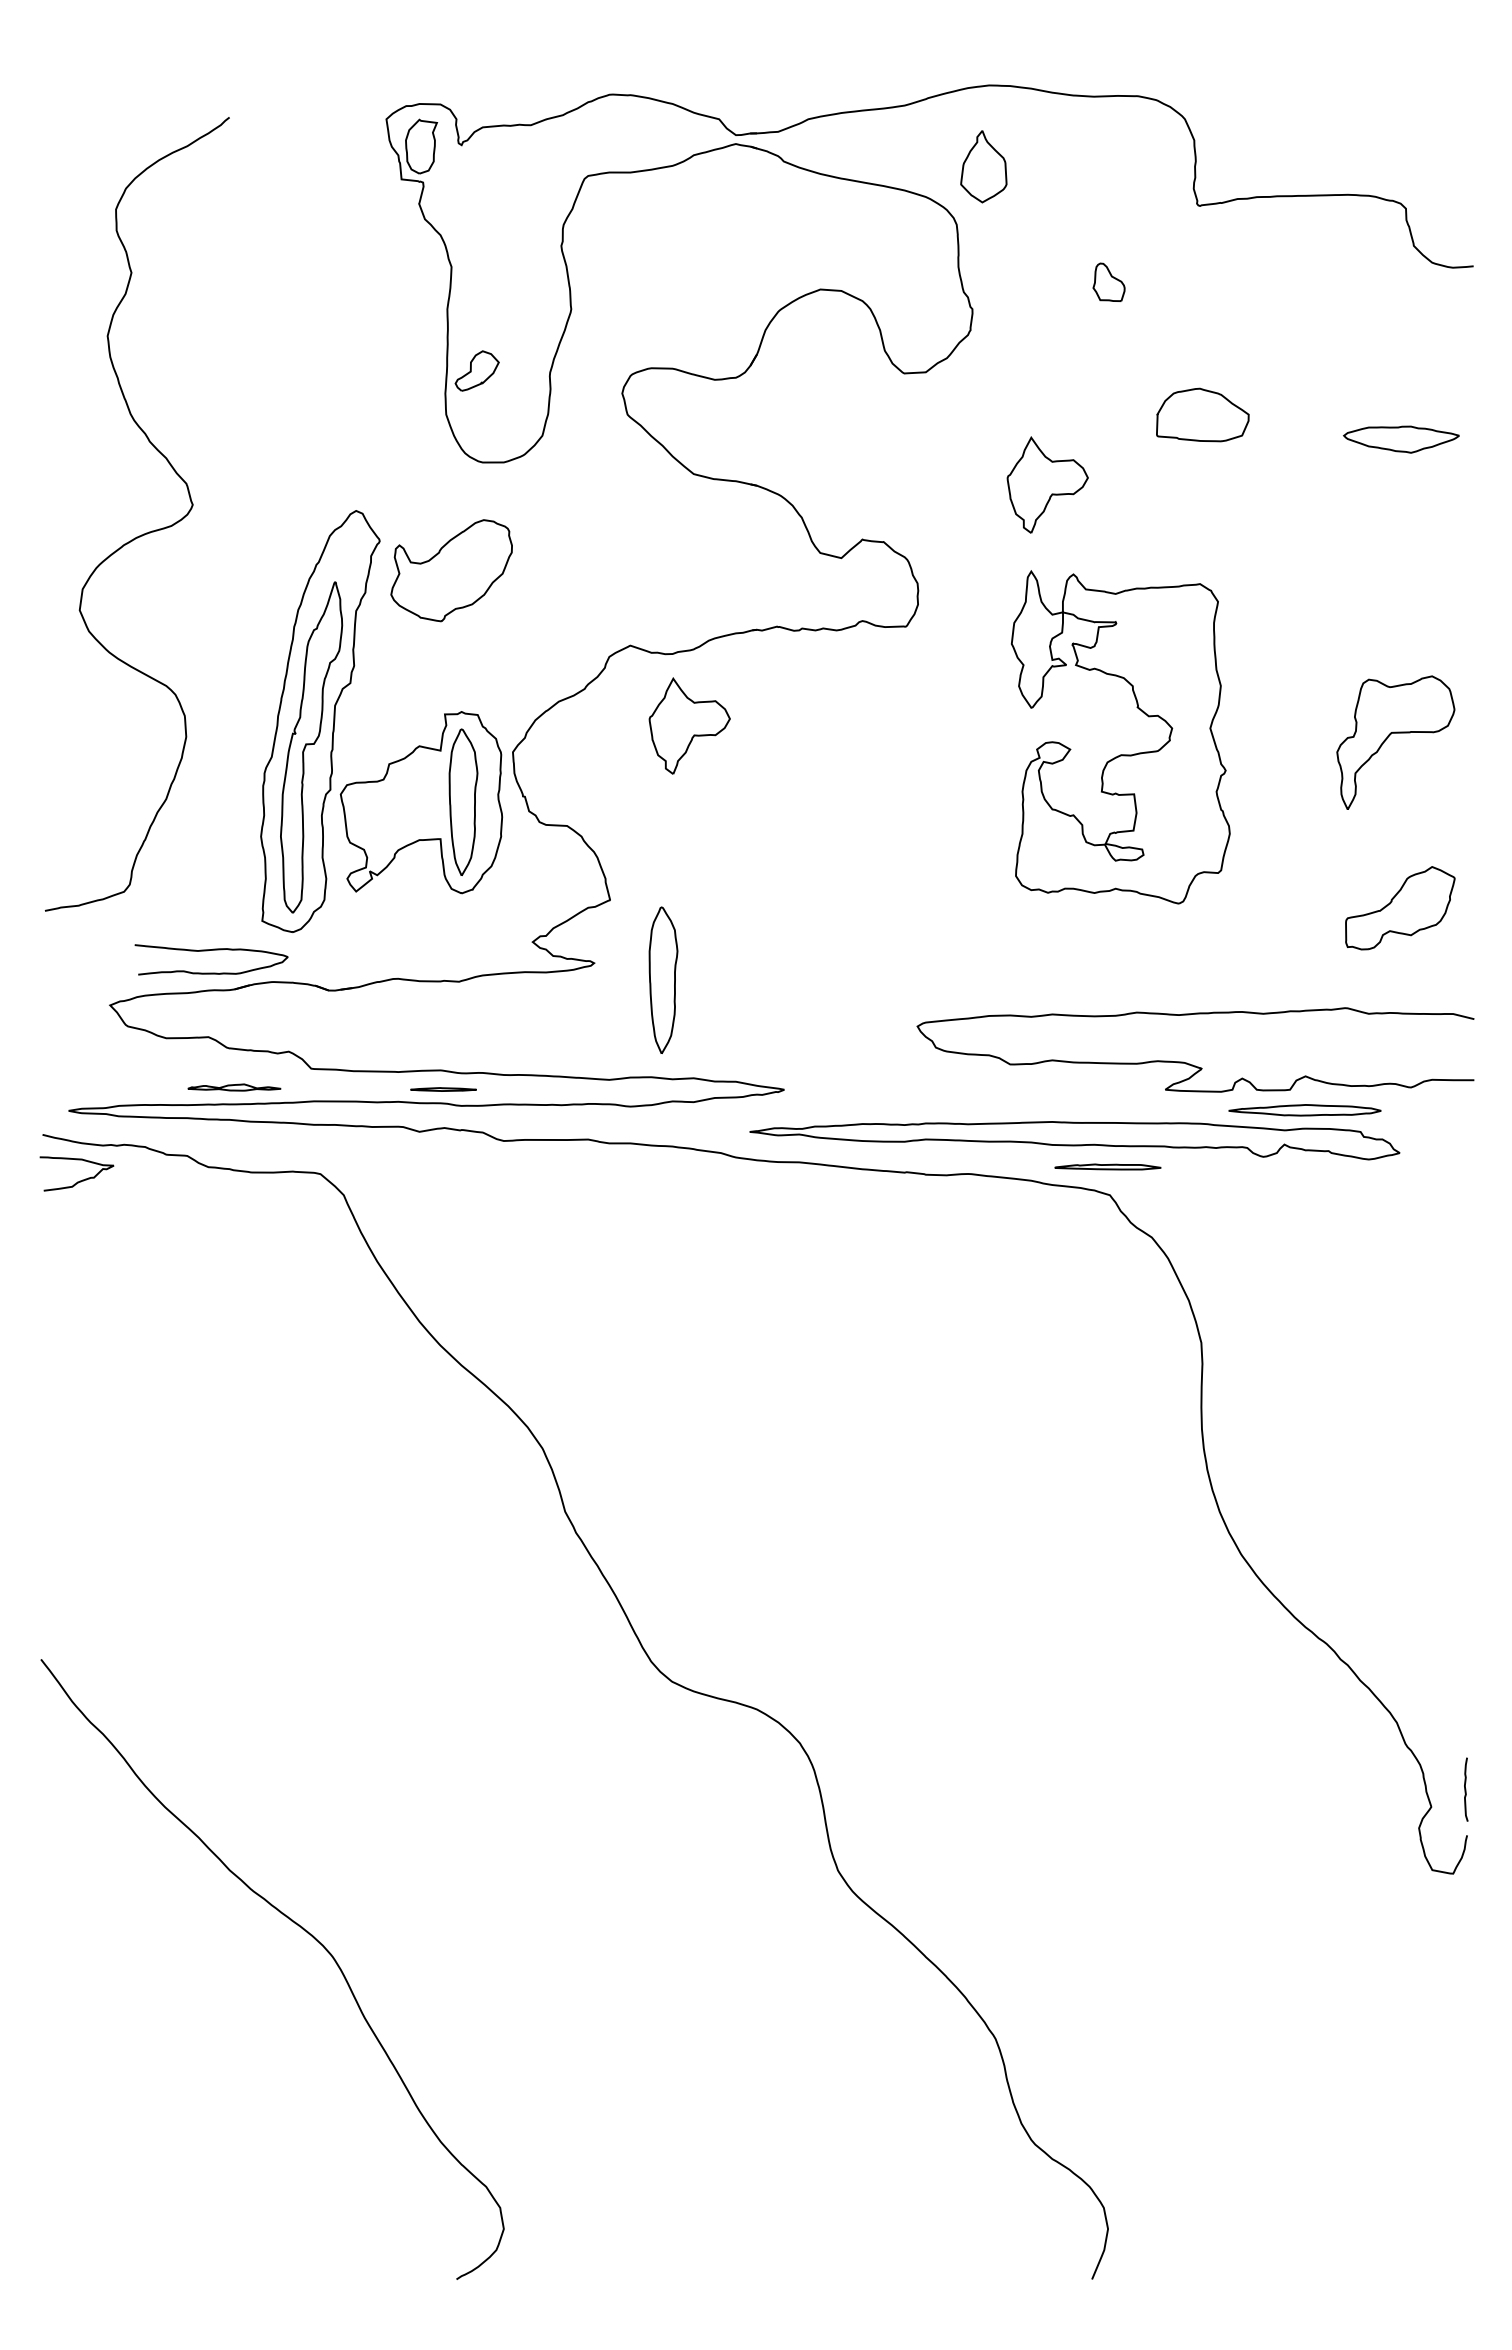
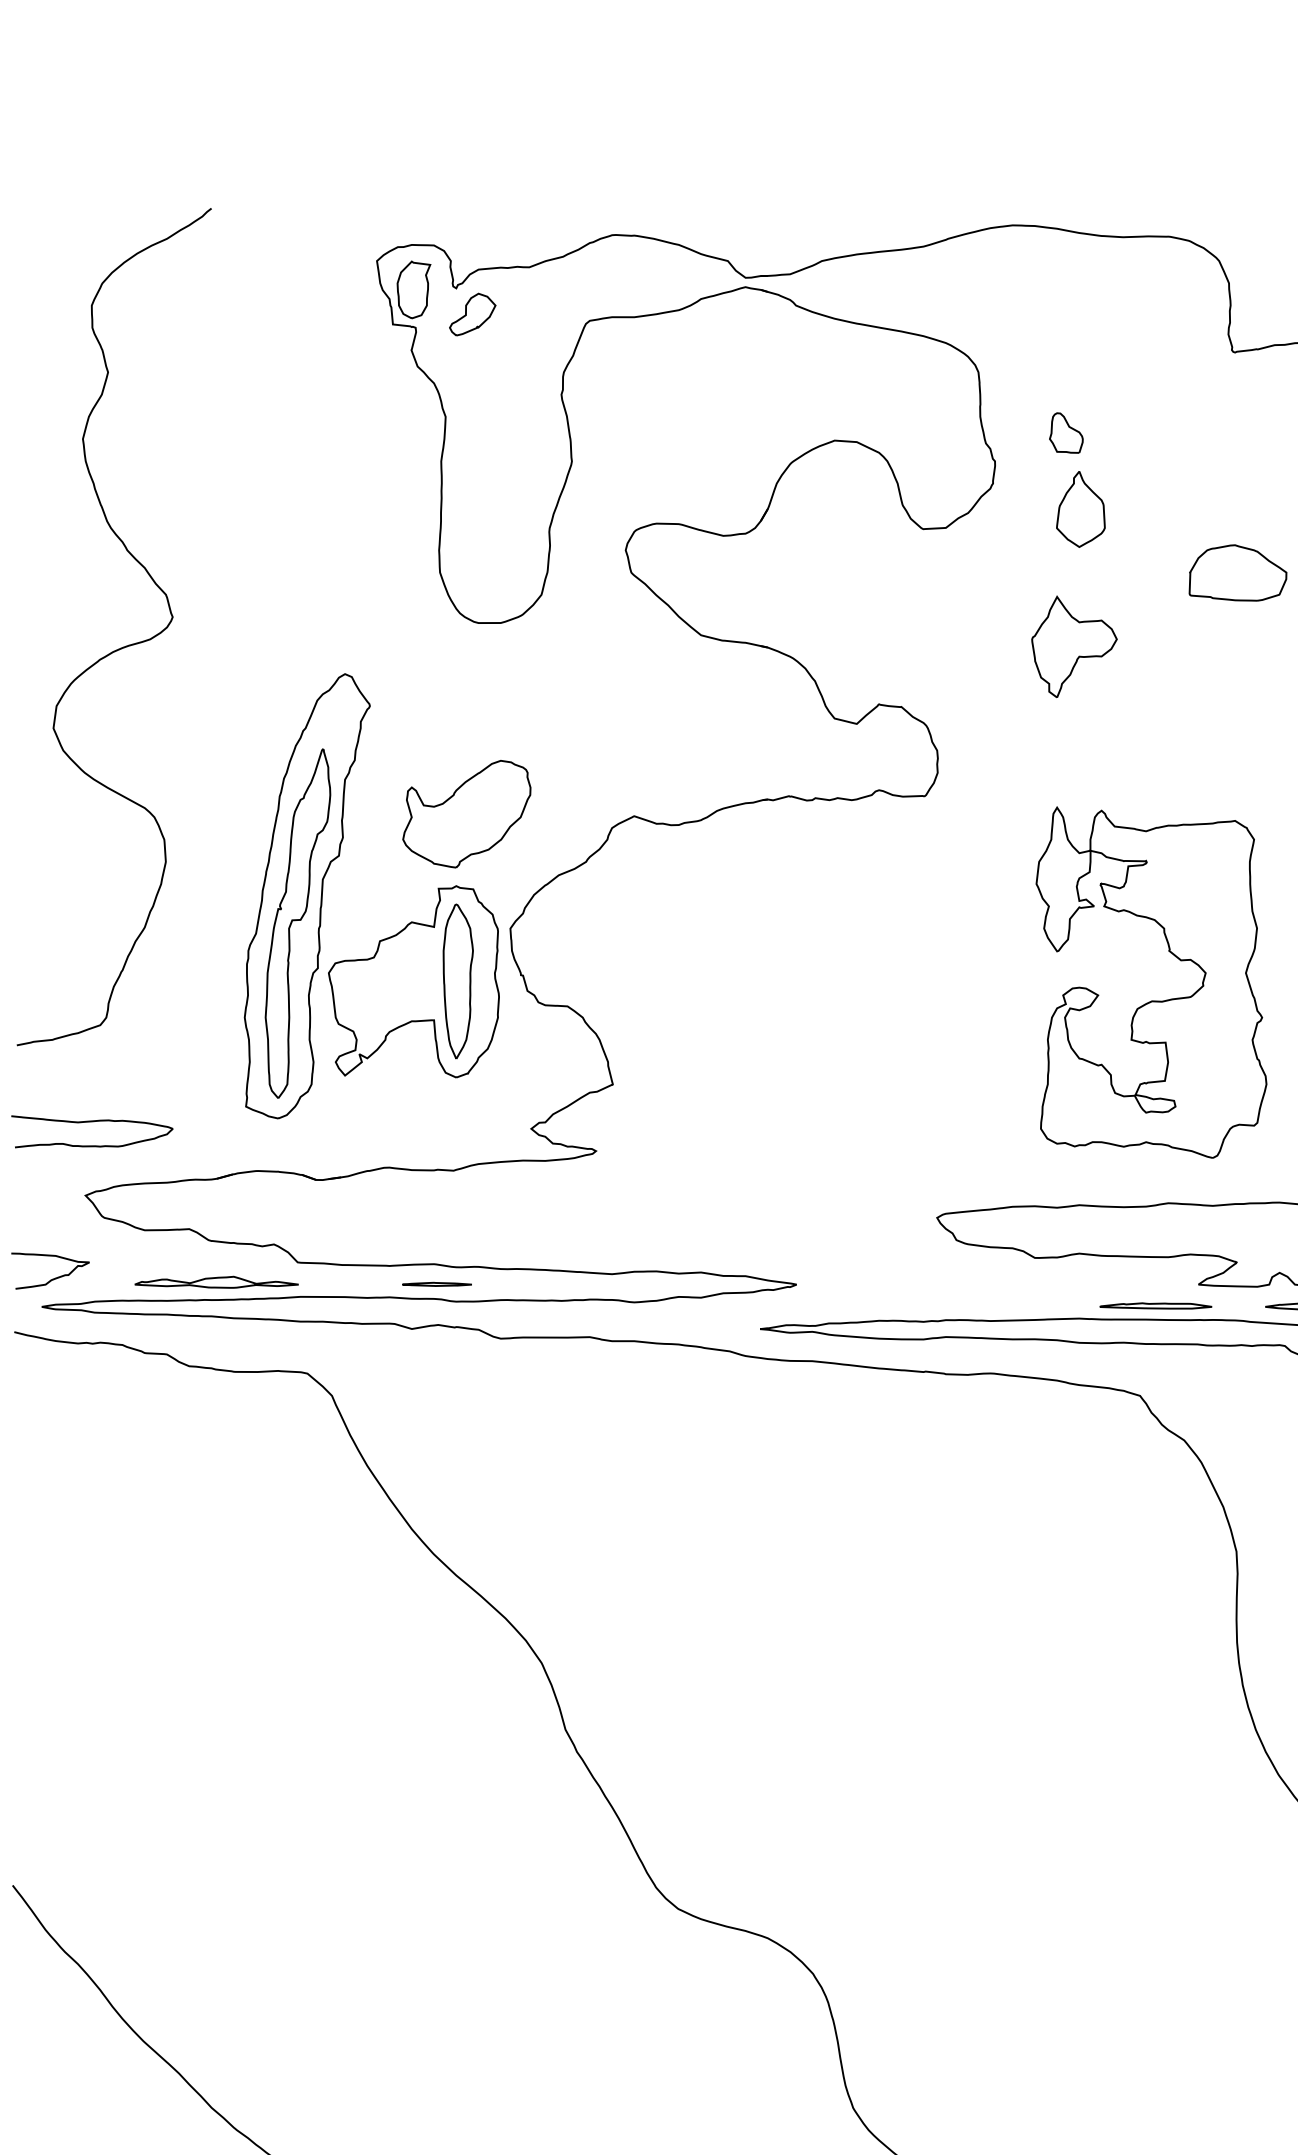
part: (983, 166) -> (1080, 509), moved
part: (1108, 281) -> (1065, 432), moved
part: (476, 370) -> (471, 314), moved
curve: (143, 533) -> (120, 647), moved
part: (451, 570) -> (466, 813), moved
part: (689, 725) -> (696, 900), removed
part: (1120, 754) -> (1151, 1000), moved
curve: (208, 951) -> (89, 1122), moved
part: (663, 979) -> (669, 1168), removed
part: (234, 1087) -> (216, 1282), size x1.67
part: (1107, 1166) -> (1155, 1305), moved
curve: (79, 1180) -> (53, 1278), moved

